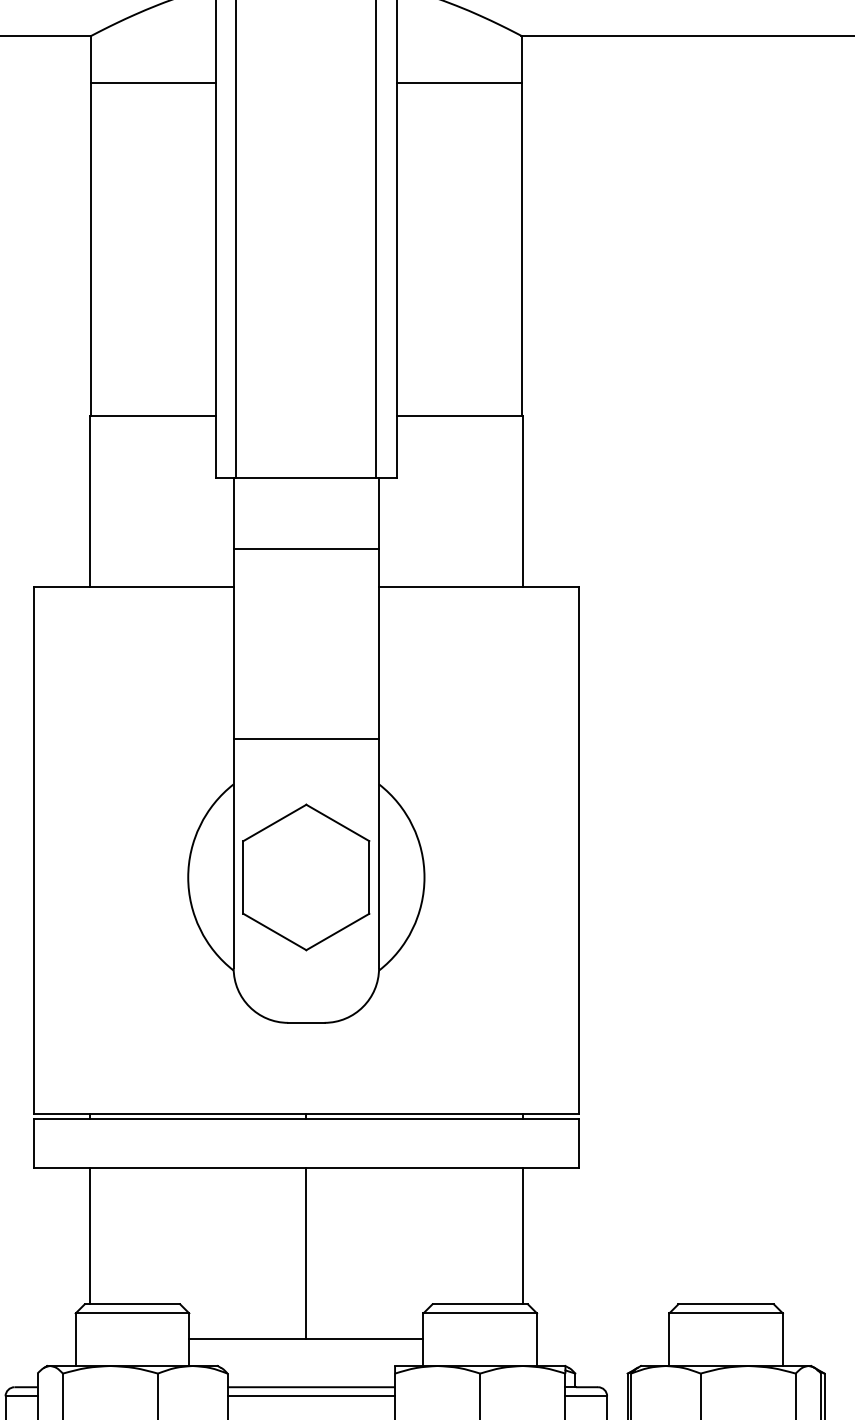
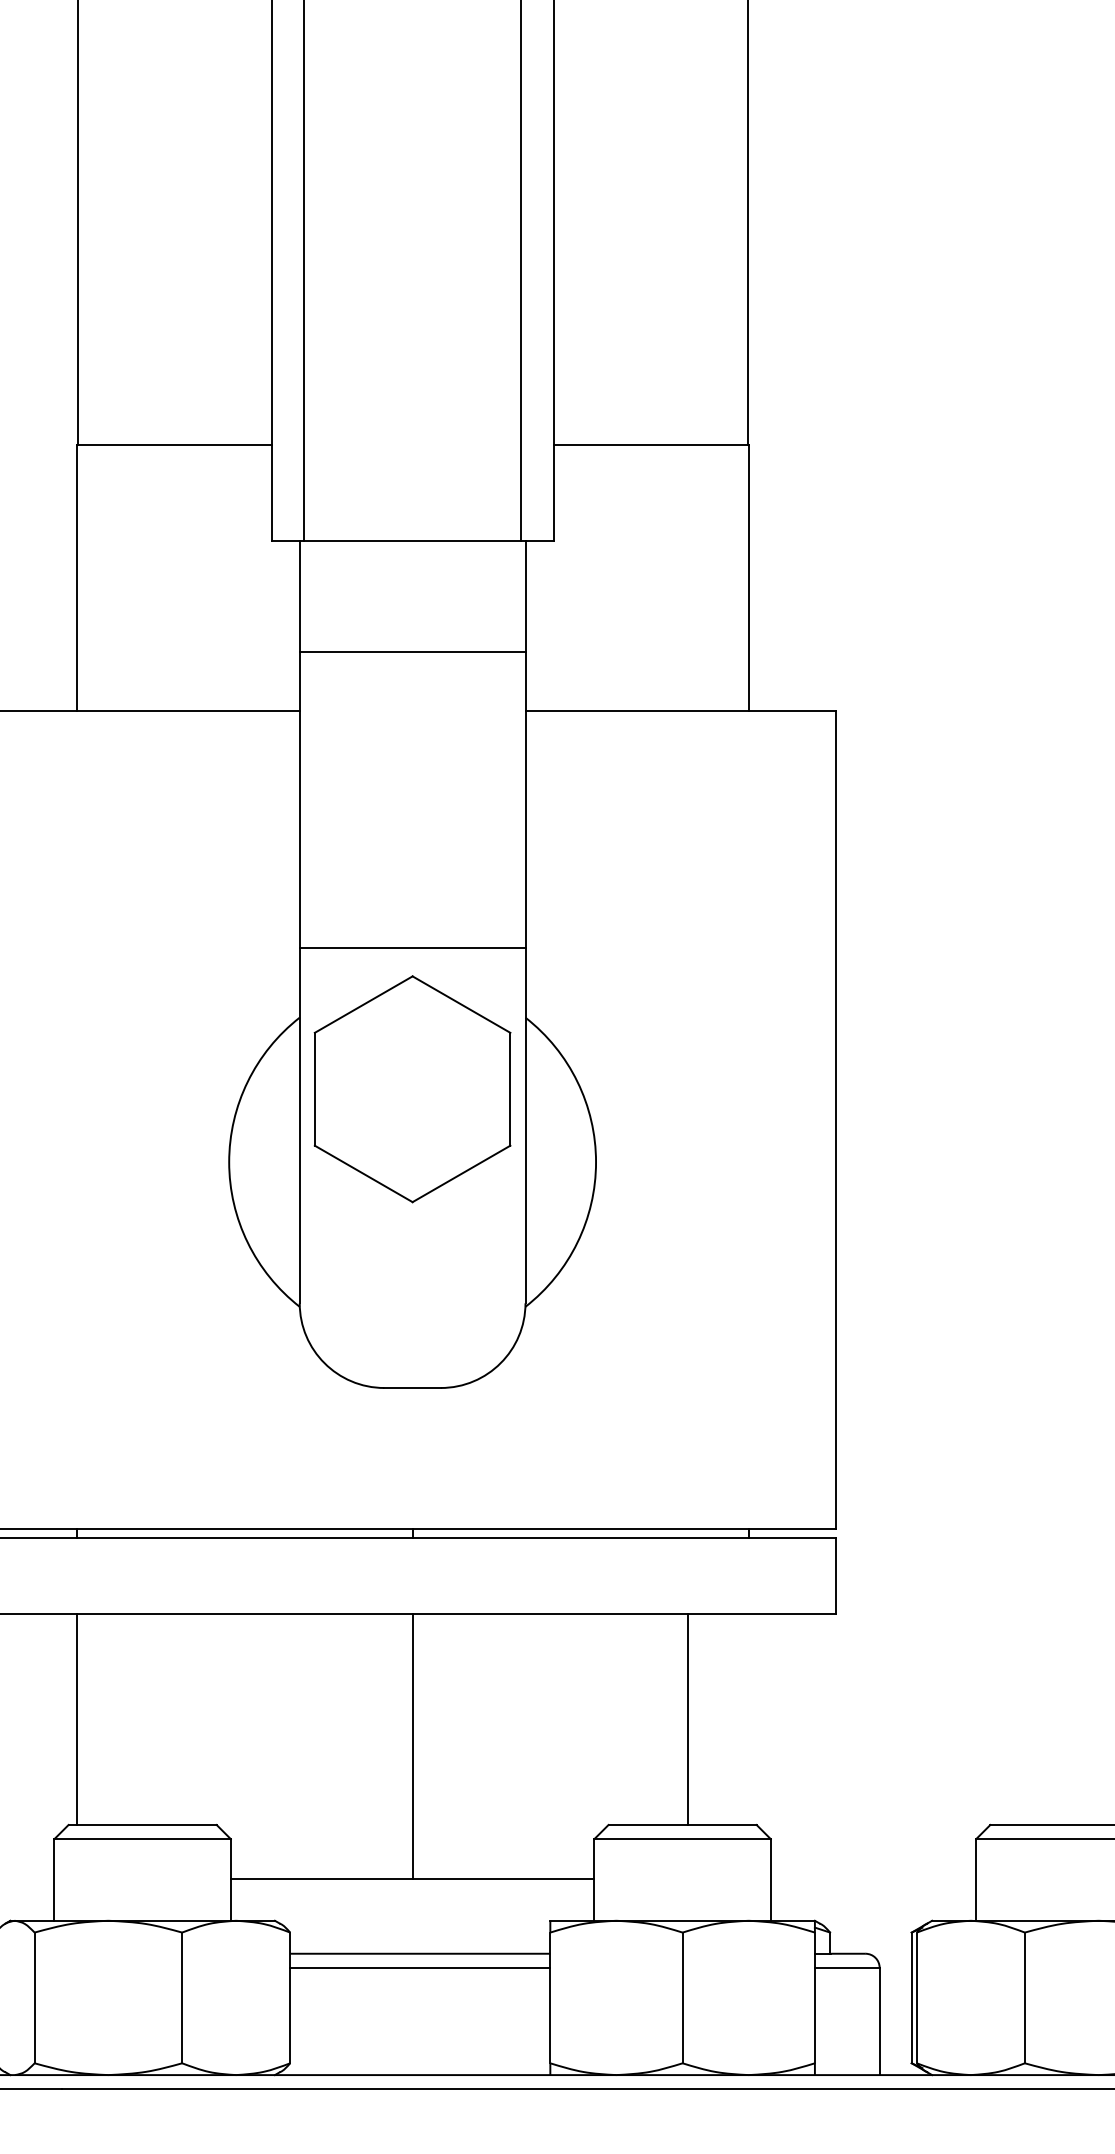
part: (306, 877) -> (412, 1089), moved
line: (522, 1236) -> (687, 1719), moved

